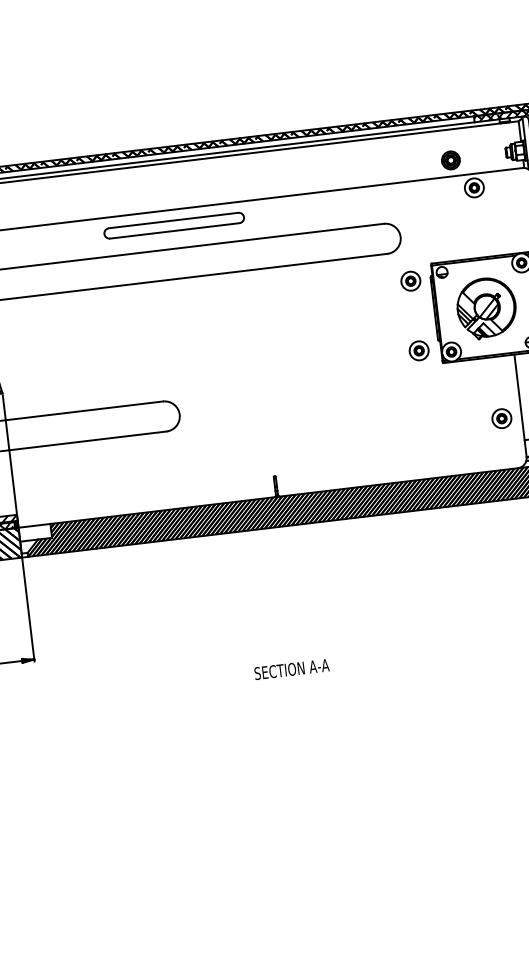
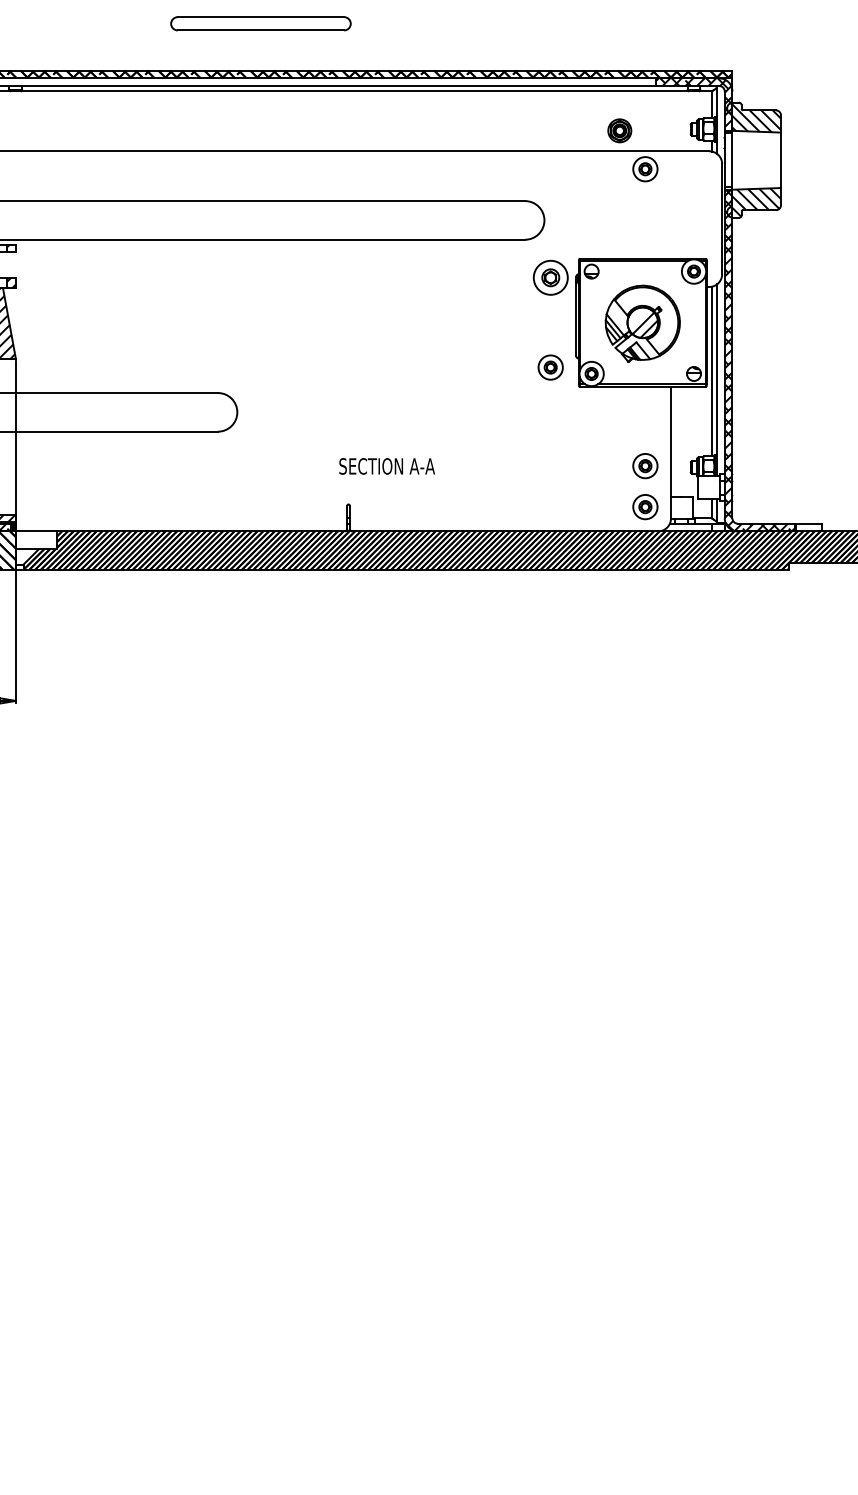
part: (173, 225) -> (260, 23), moved
part: (410, 281) -> (550, 278), size x1.4
part: (505, 450) -> (645, 507), added
text: (291, 669) -> (386, 466), moved

